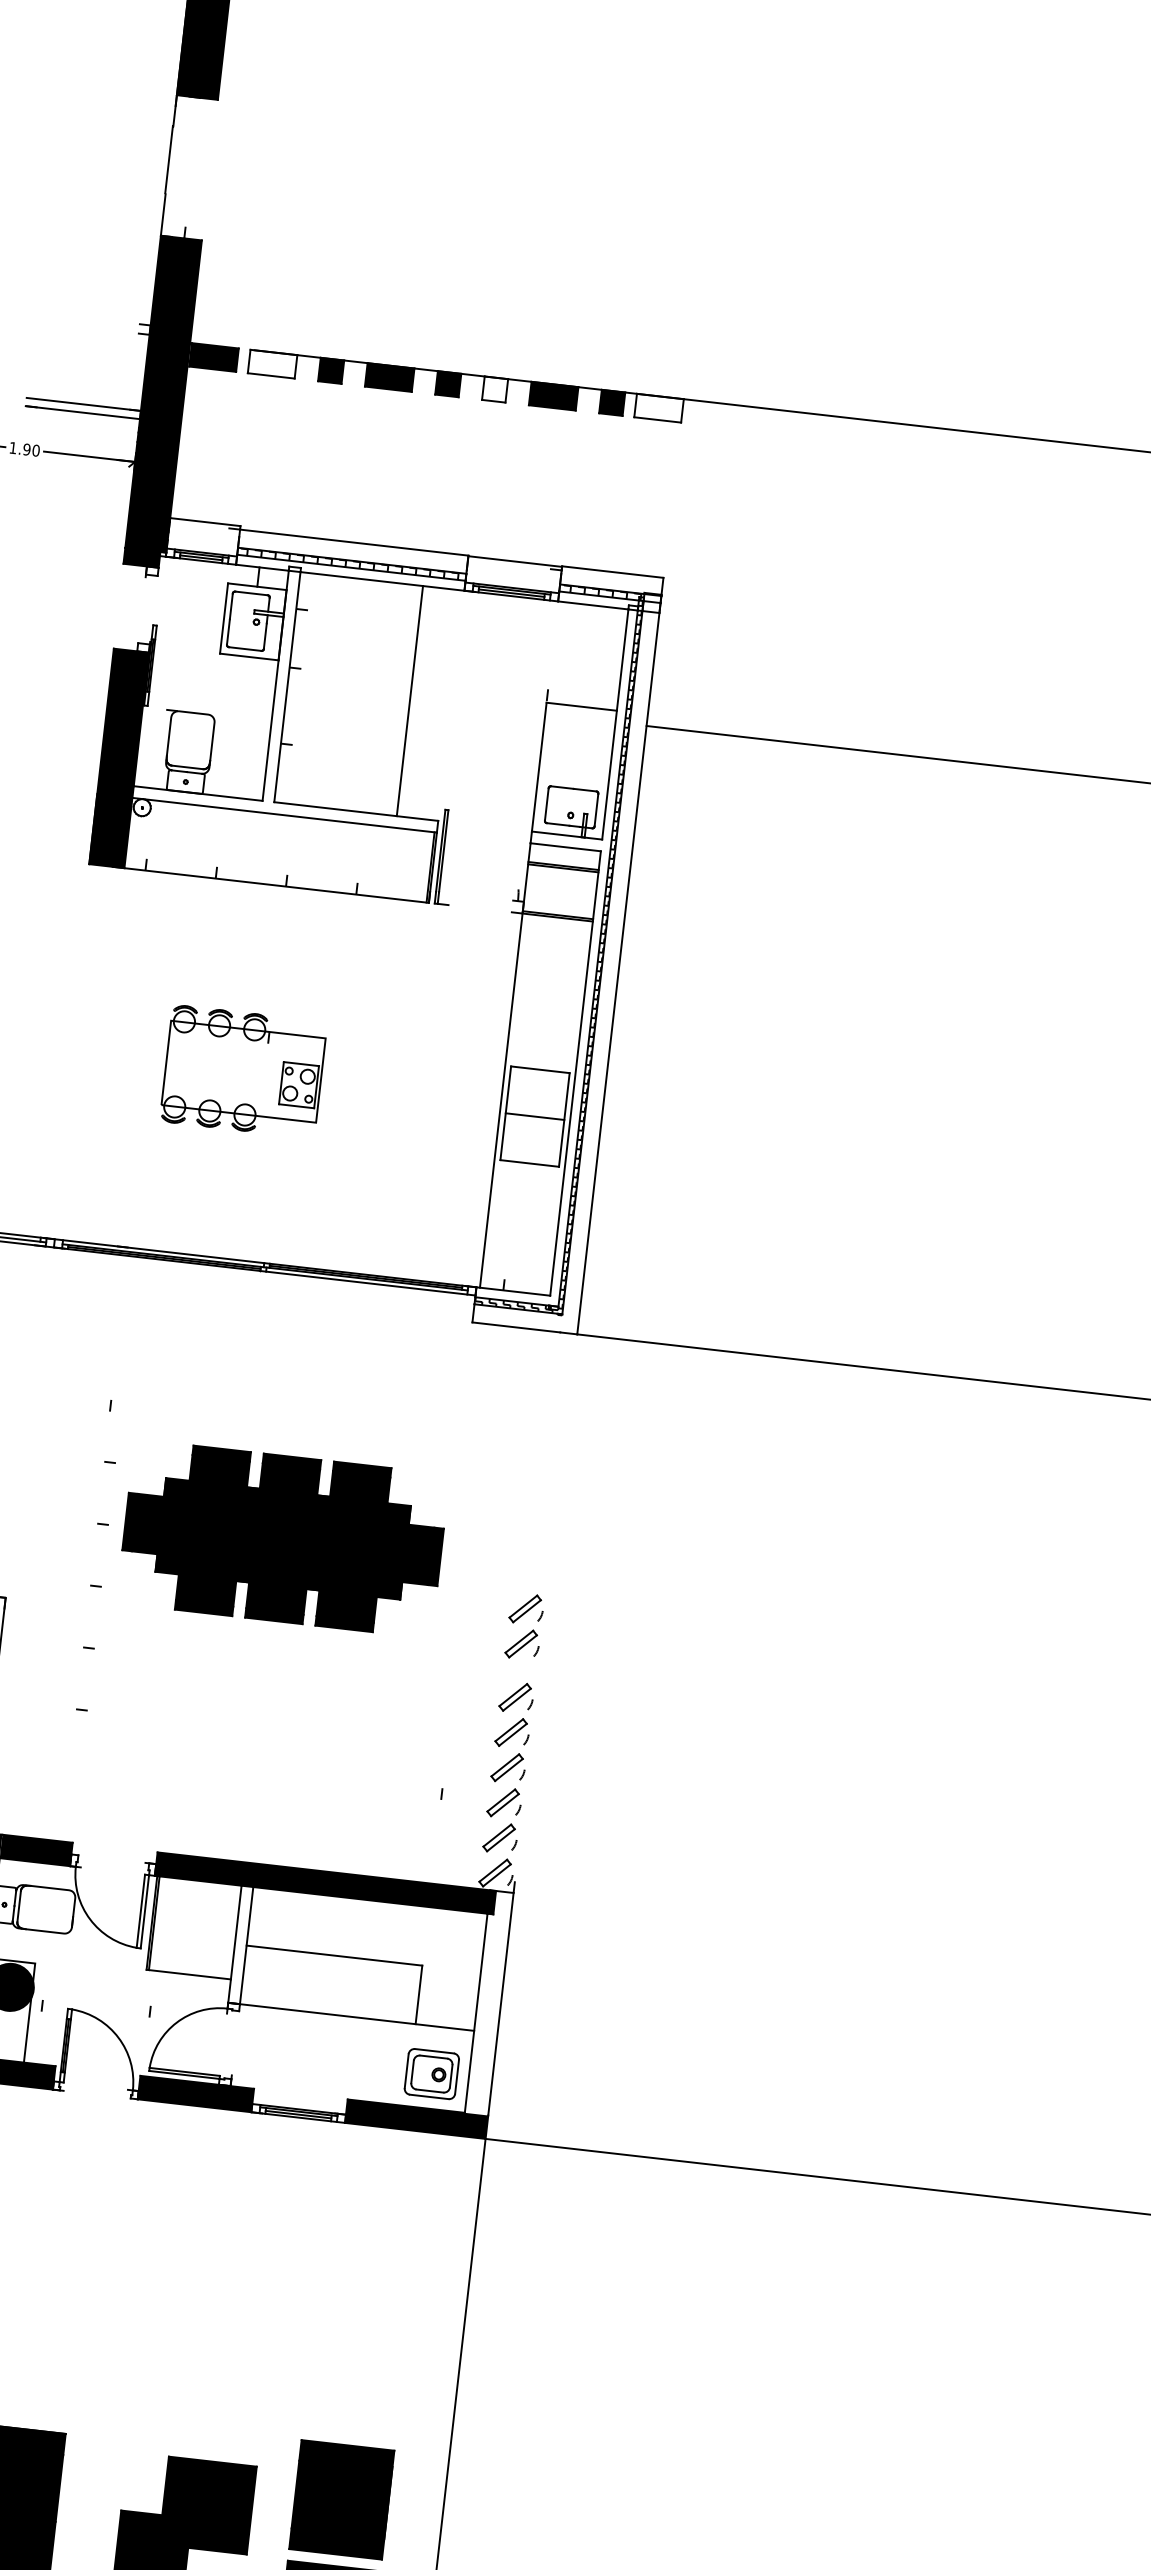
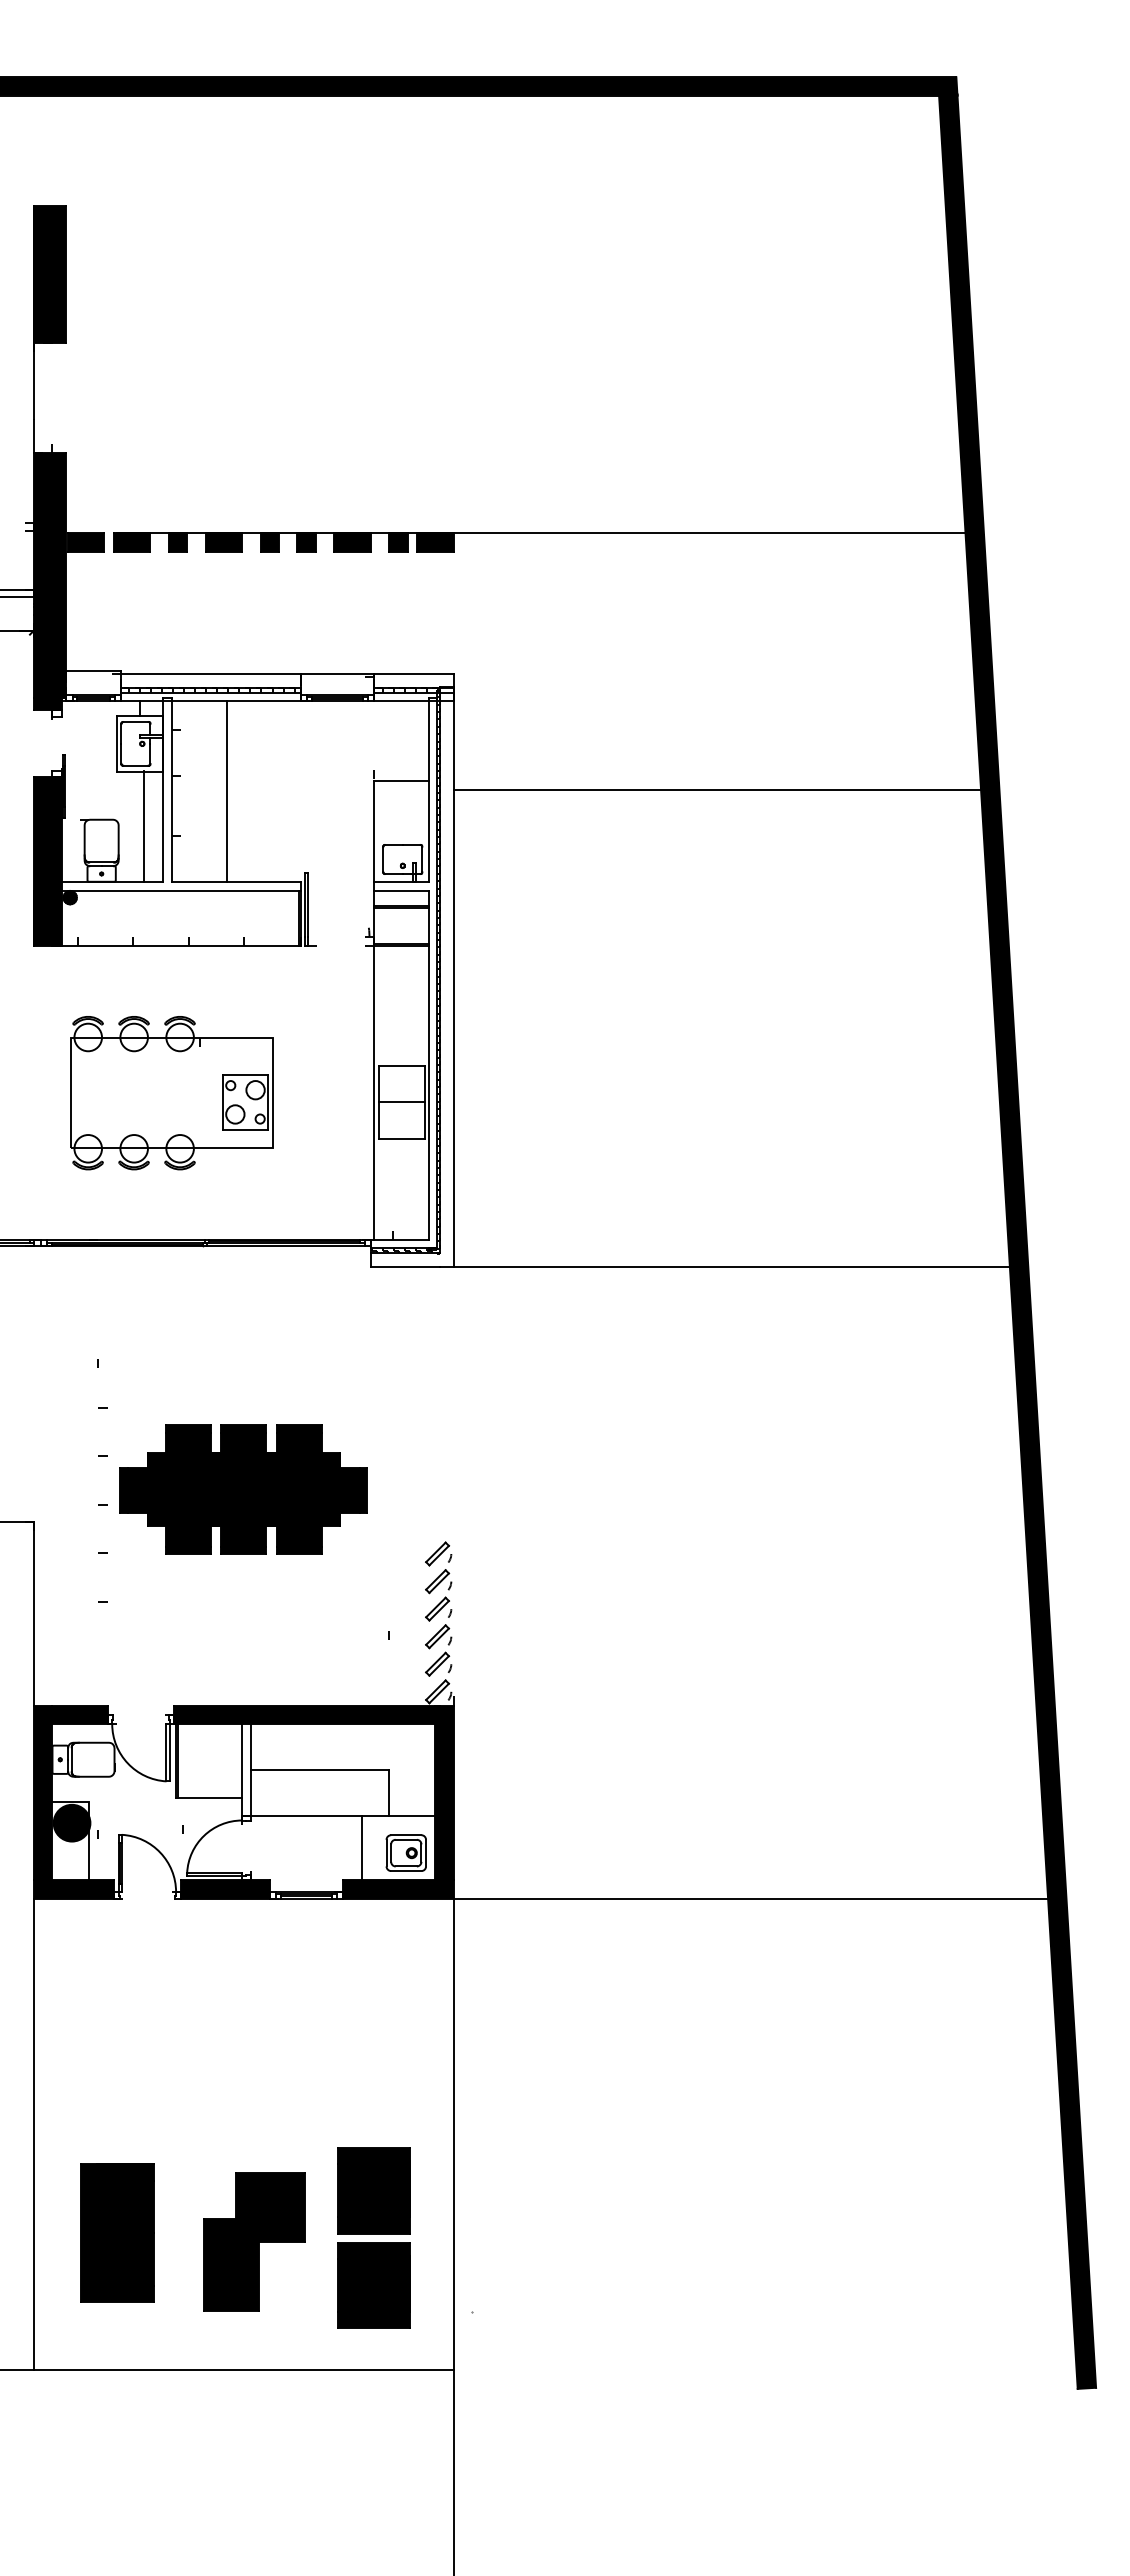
fill: (271, 363) -> (131, 542), added
fill: (495, 389) -> (306, 542), added
fill: (658, 407) -> (434, 542), added
line: (410, 701) -> (227, 791), moved
line: (247, 727) -> (144, 826), added
fill: (141, 807) -> (69, 897), added
part: (242, 1071) -> (171, 1093), size x1.67
part: (282, 1538) -> (243, 1489), moved
part: (524, 1626) -> (438, 1498), removed
fill: (489, 2002) -> (444, 1792), added
line: (375, 2060) -> (361, 1847), added

